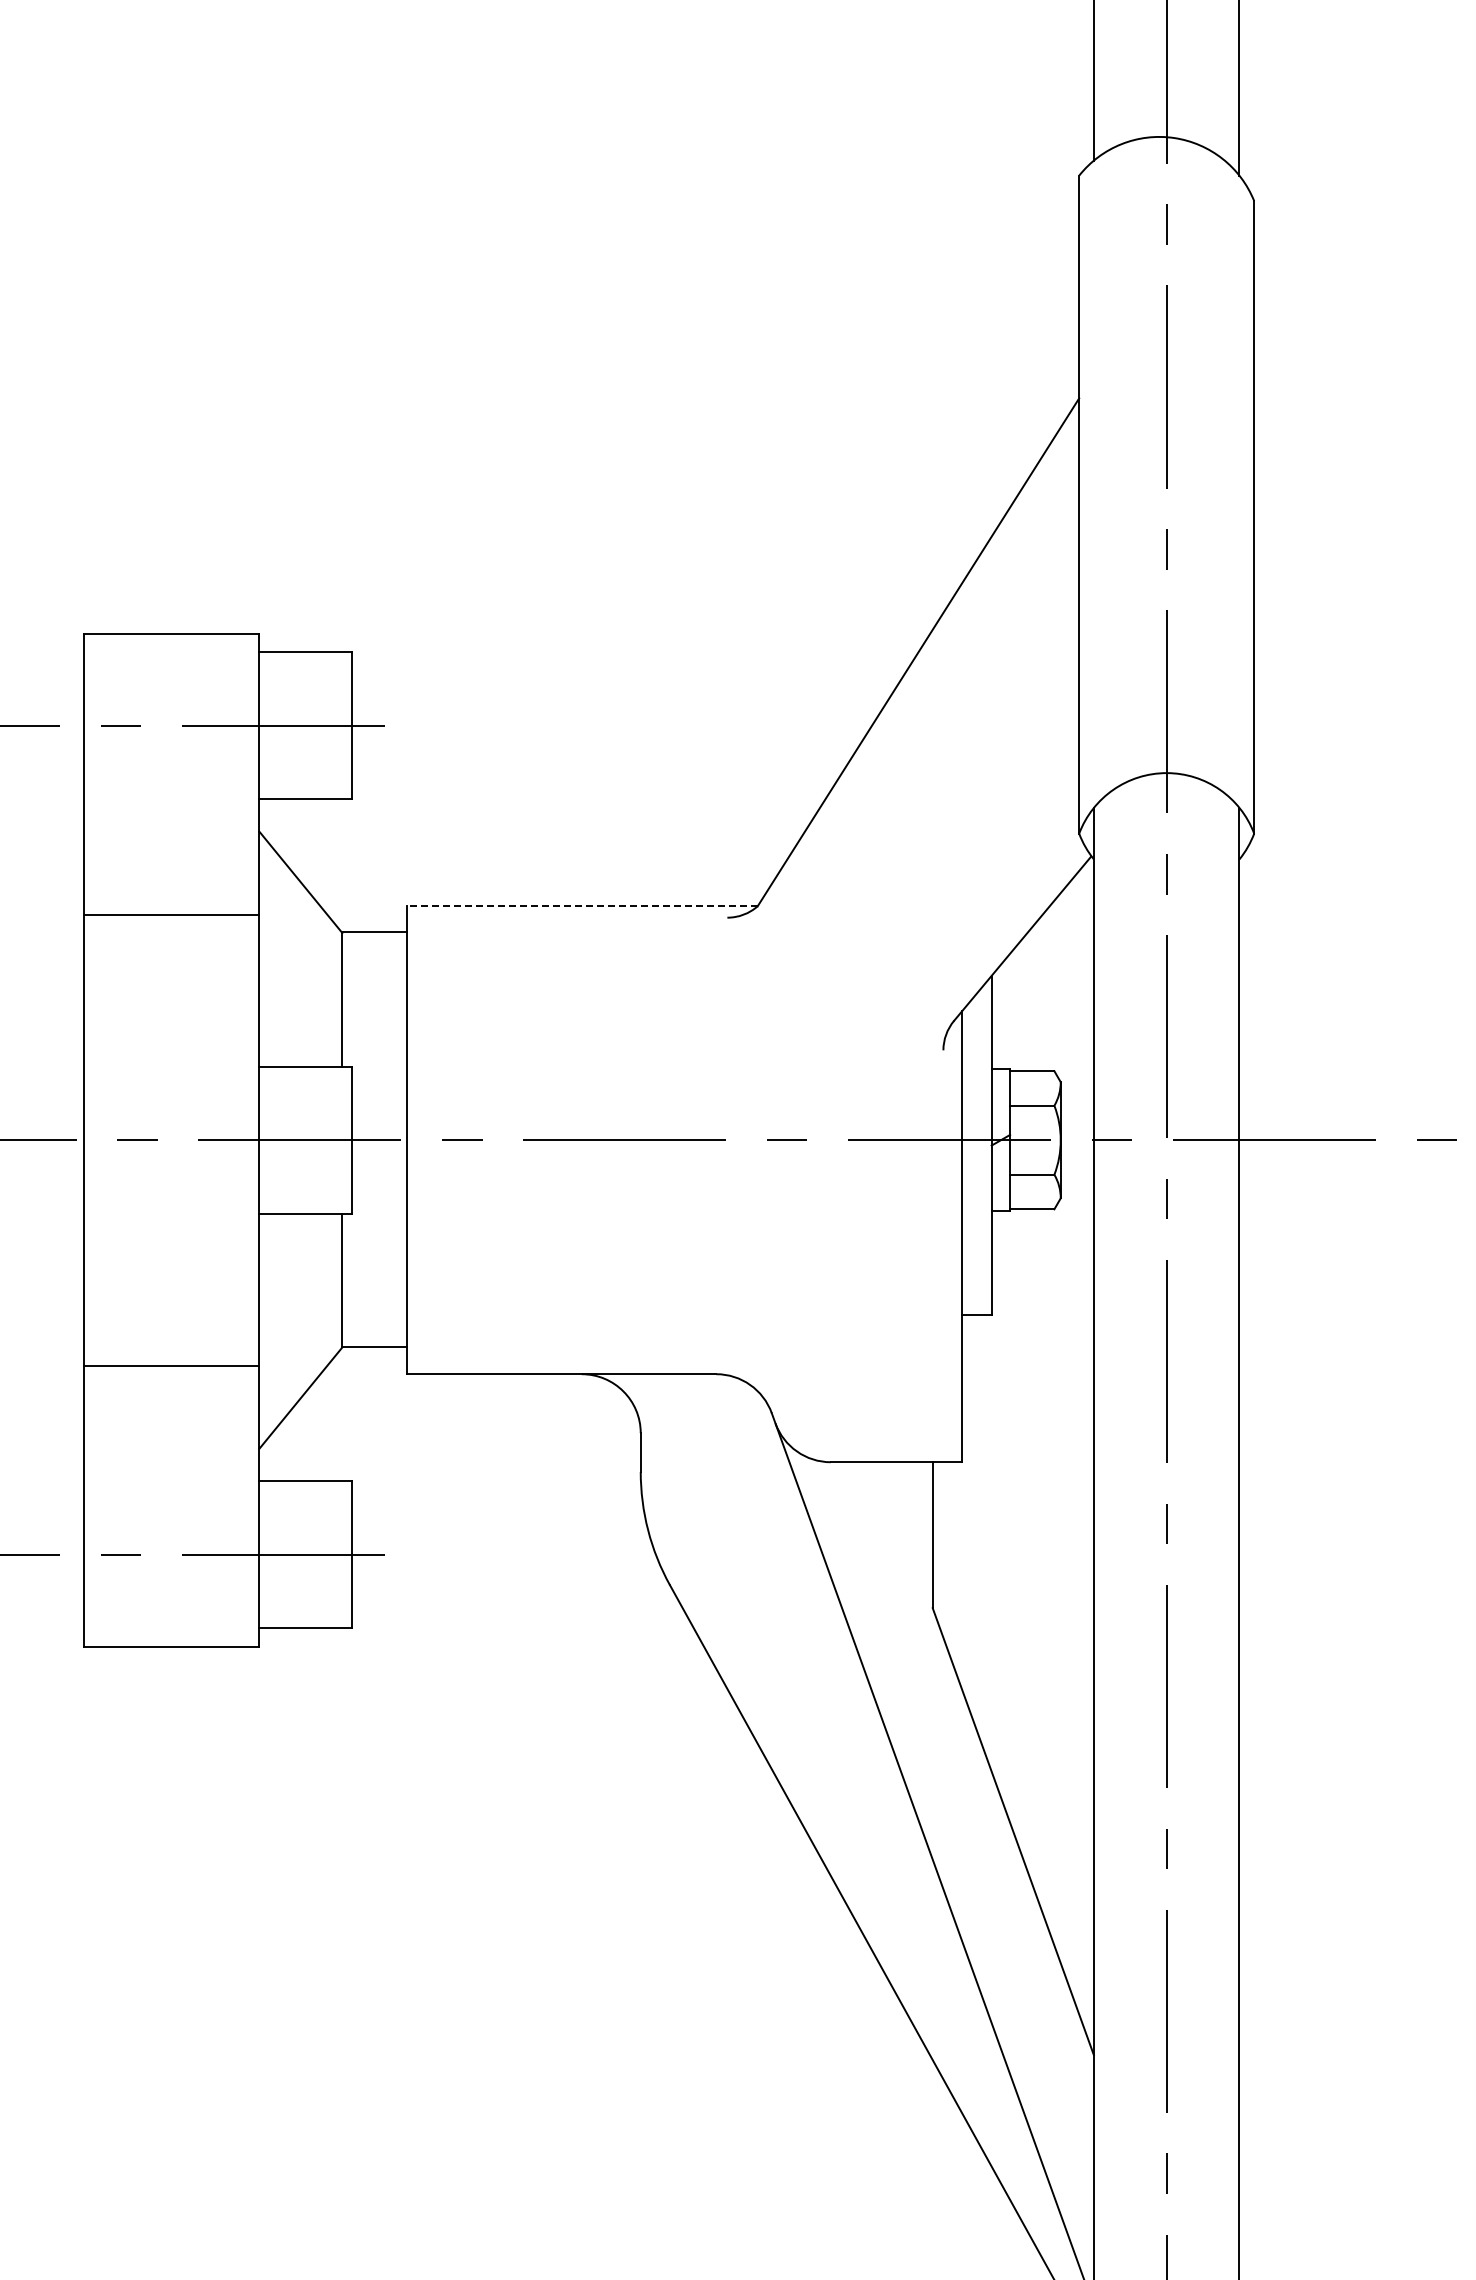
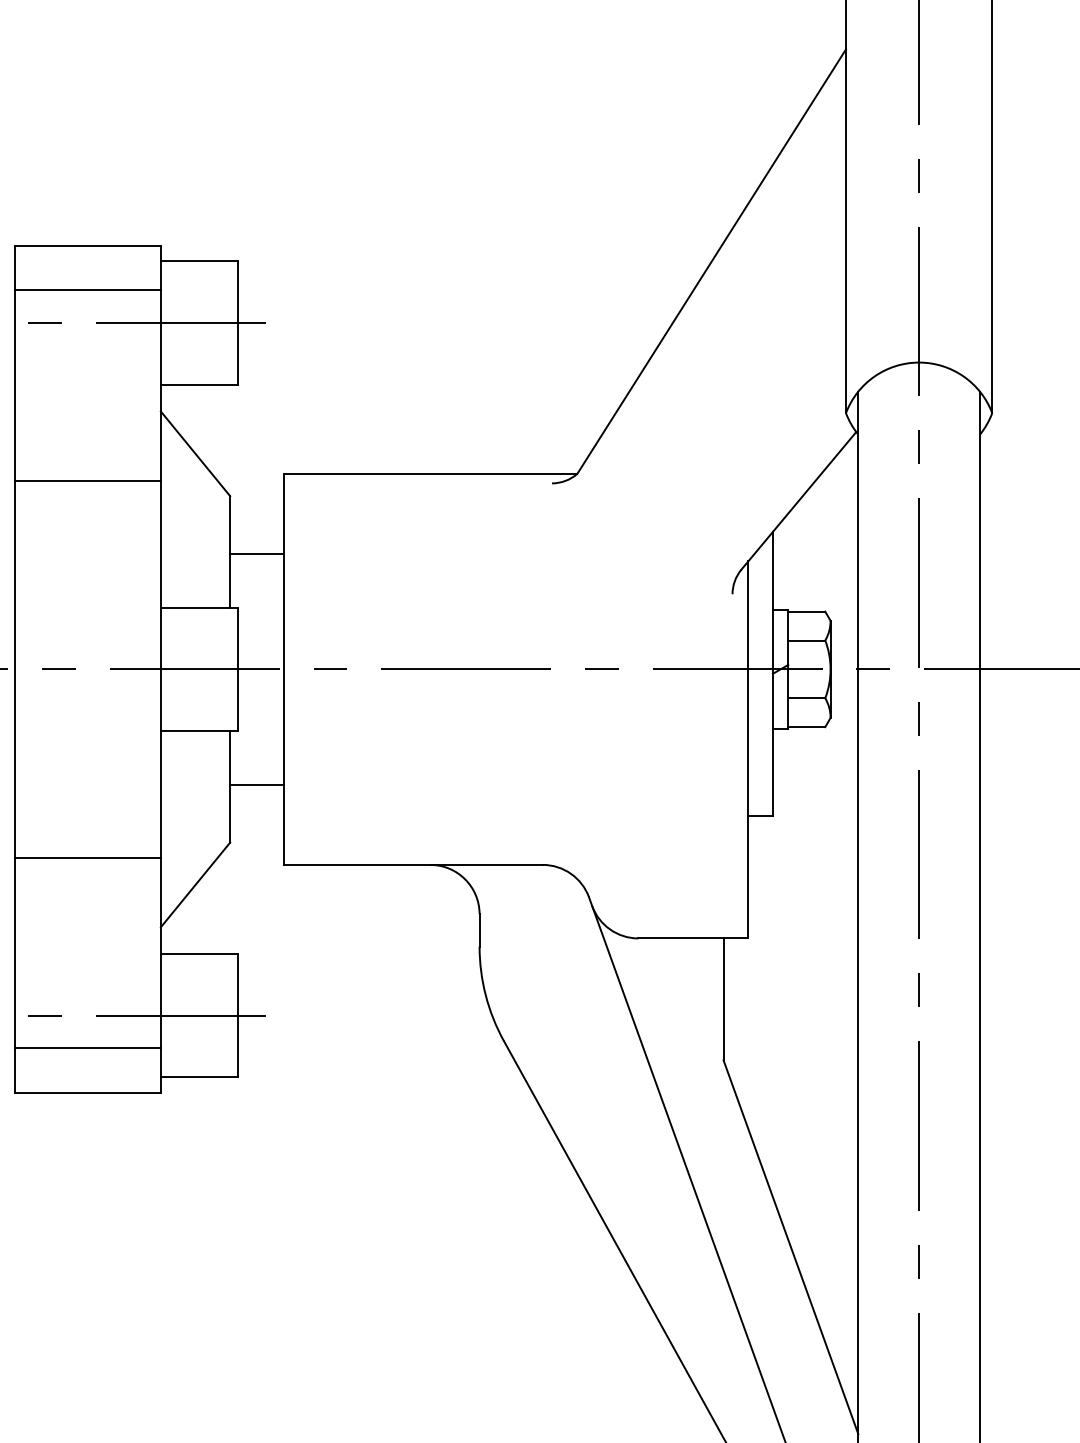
line: (171, 686) -> (87, 290), added
line: (581, 906) -> (430, 474), dashed -> solid
line: (374, 932) -> (257, 554), moved
line: (374, 1347) -> (257, 784), moved
line: (171, 1593) -> (87, 1048), added

